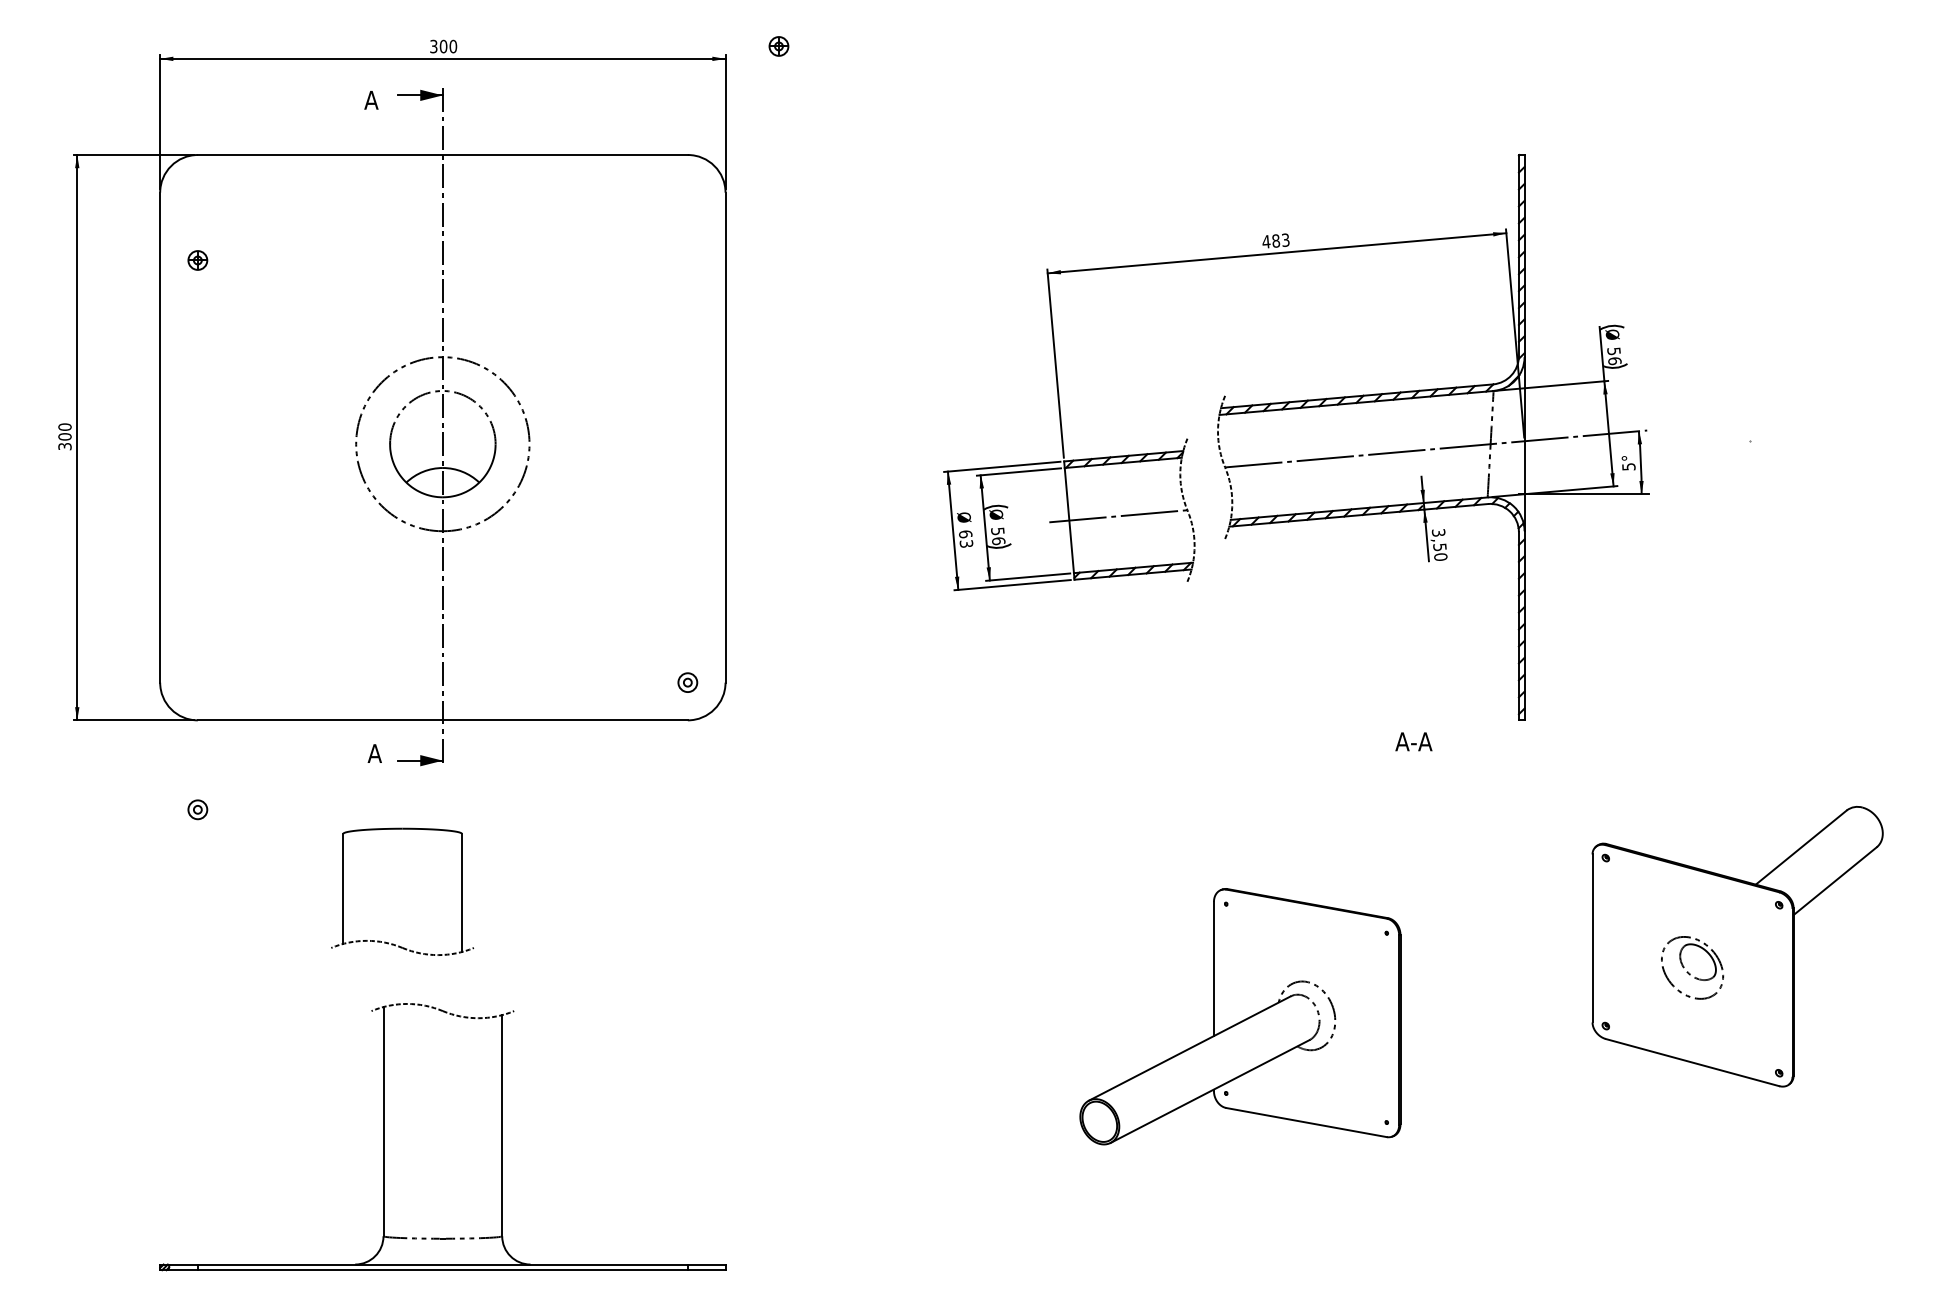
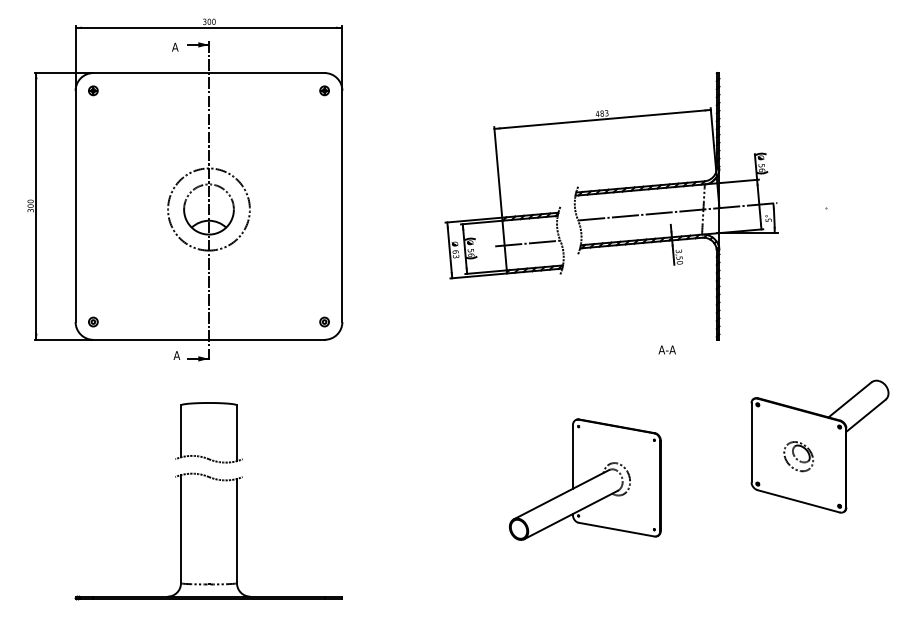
part: (778, 45) -> (324, 90), moved
part: (198, 259) -> (93, 90), moved
part: (198, 808) -> (93, 321), moved
part: (393, 942) -> (204, 456), moved

